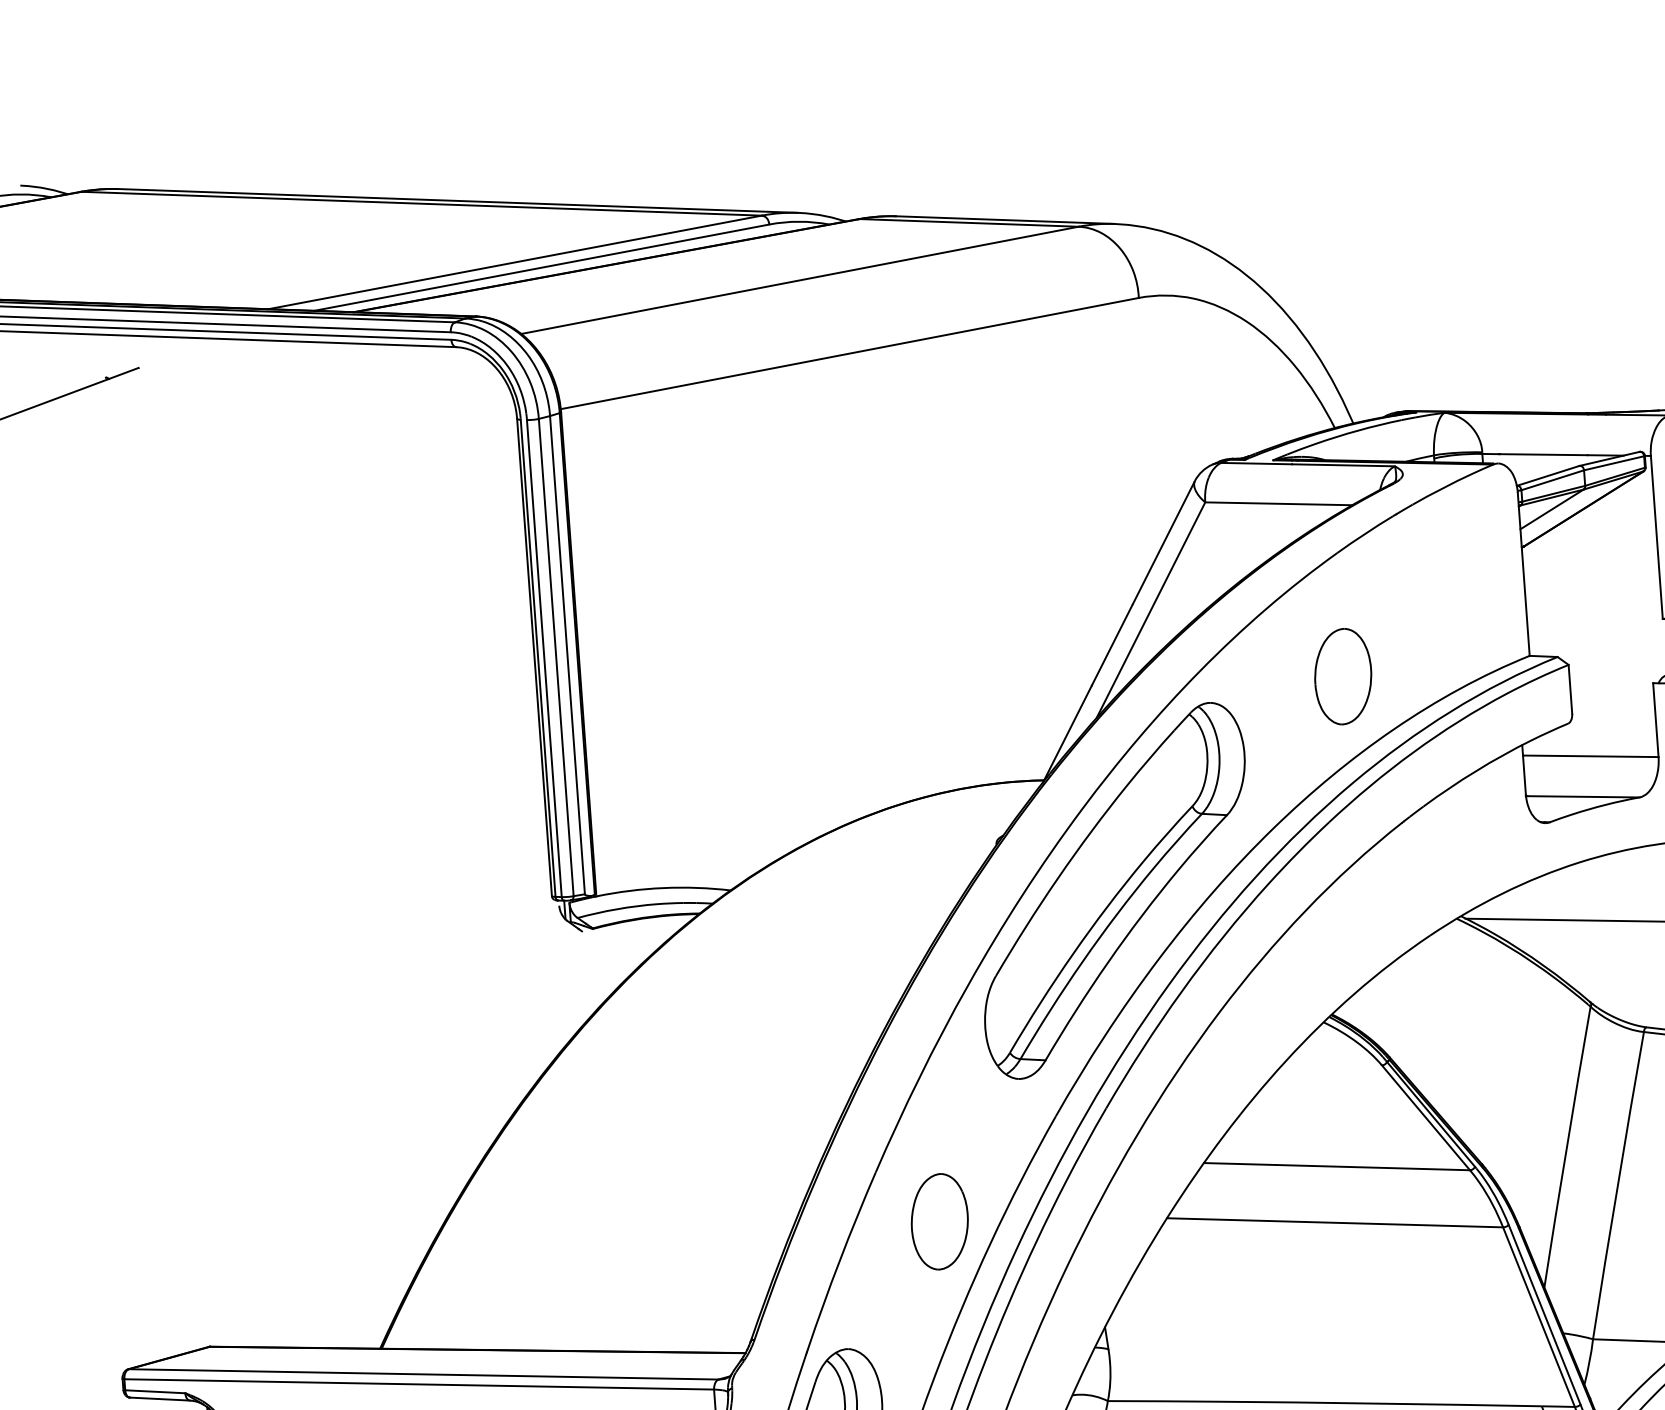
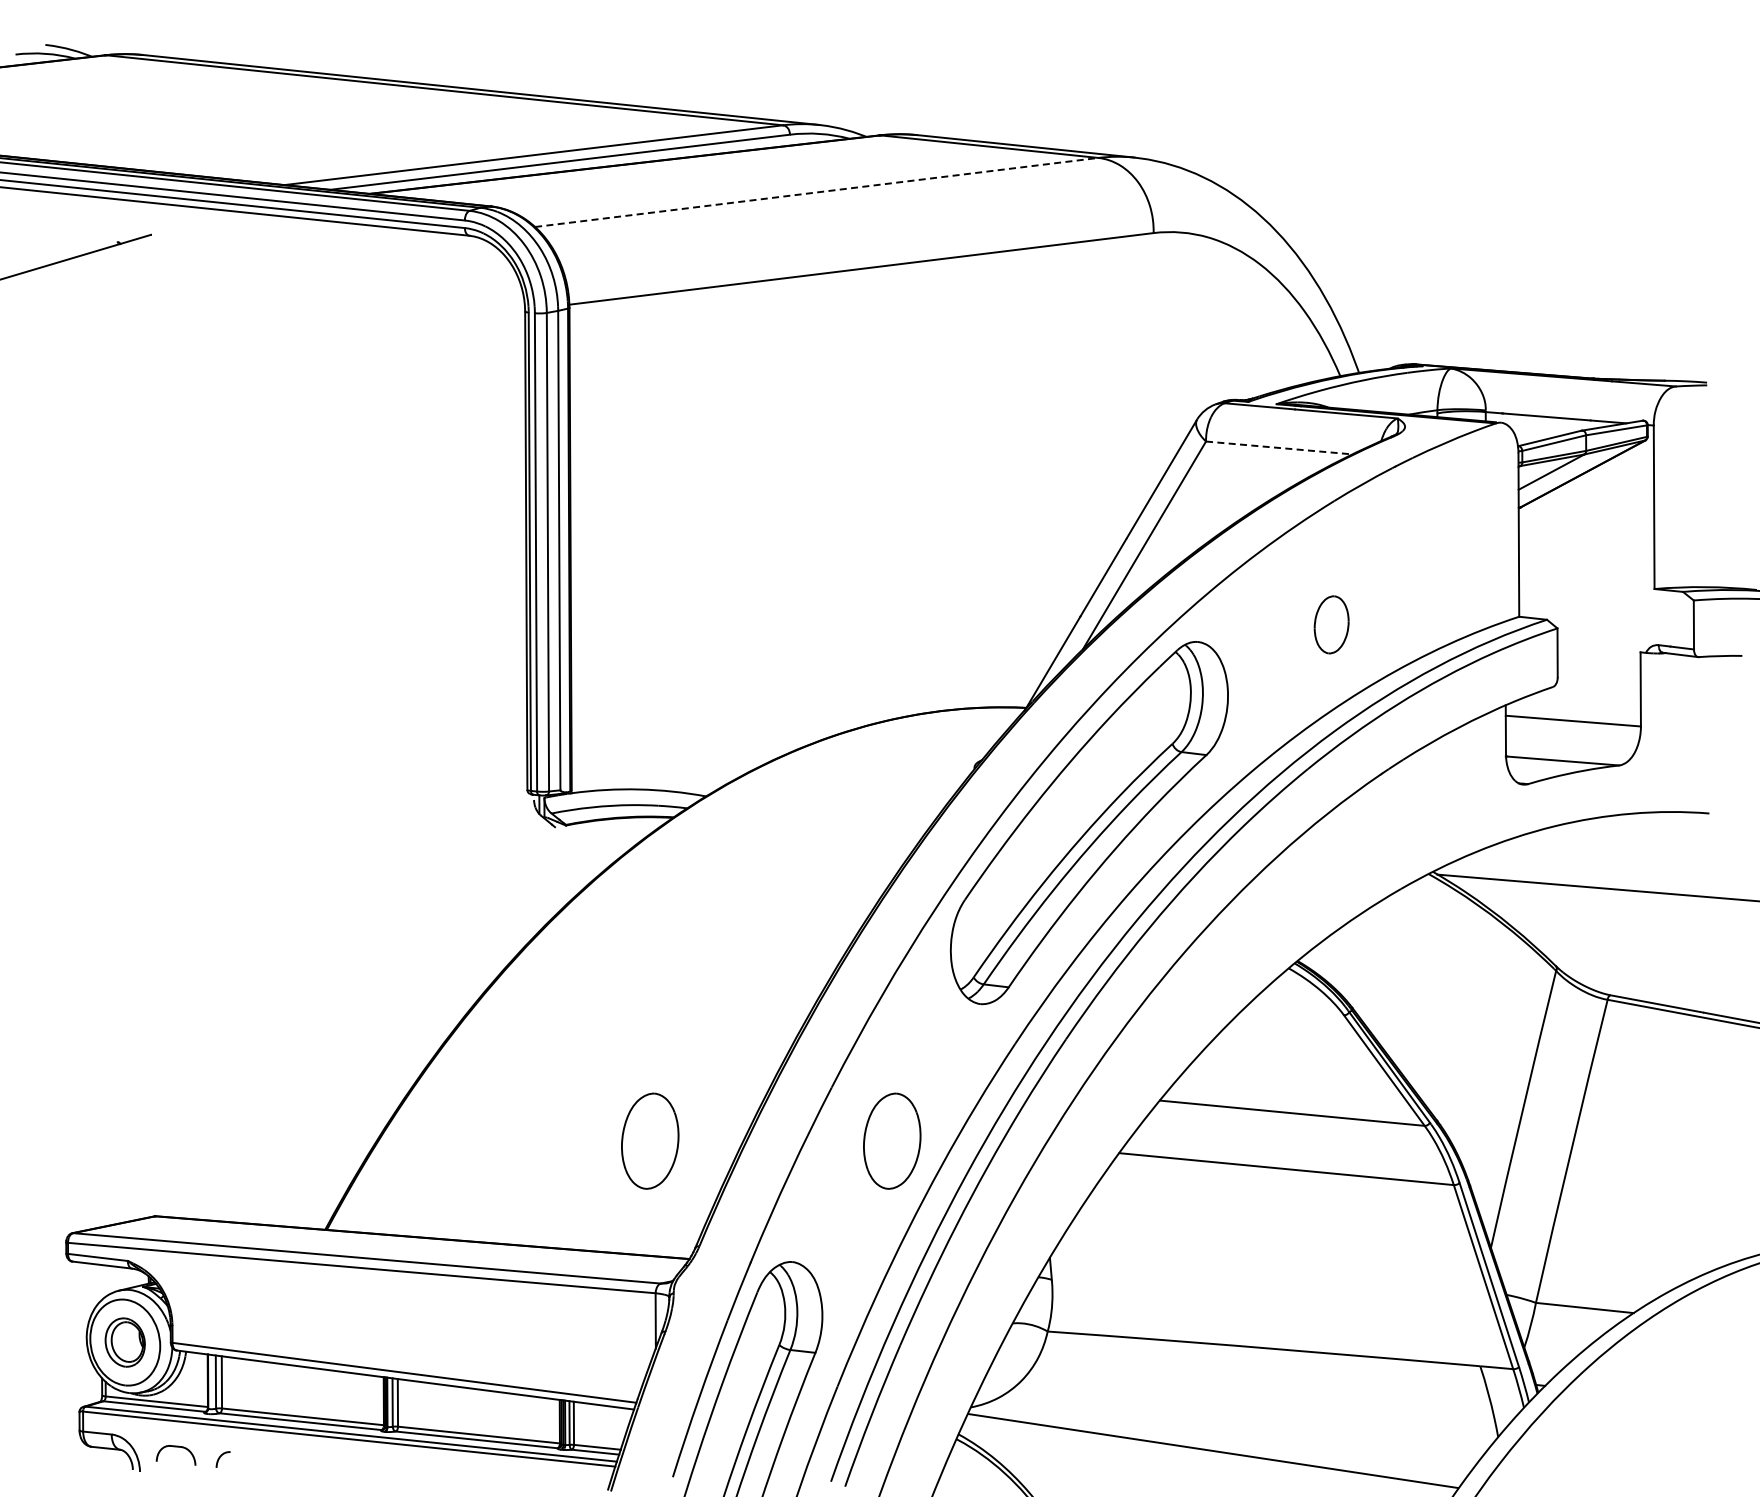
line: (799, 280) -> (816, 192), solid -> dashed
line: (1278, 503) -> (1279, 447), solid -> dashed
part: (1342, 676) -> (1331, 624), size x0.6
part: (698, 1237) -> (650, 1140), added

